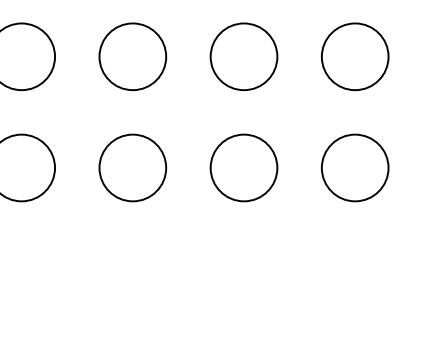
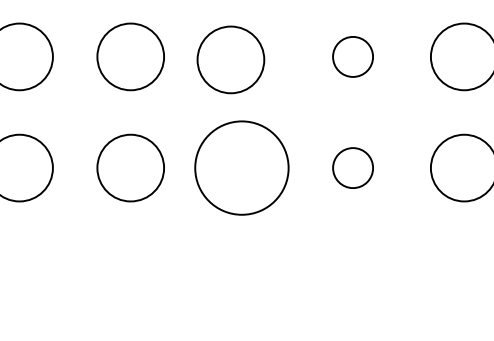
circle: (243, 56) -> (230, 59), moved
circle: (354, 56) -> (352, 56), size x0.6
circle: (243, 167) -> (241, 167), size x1.4
circle: (354, 167) -> (352, 167), size x0.6

